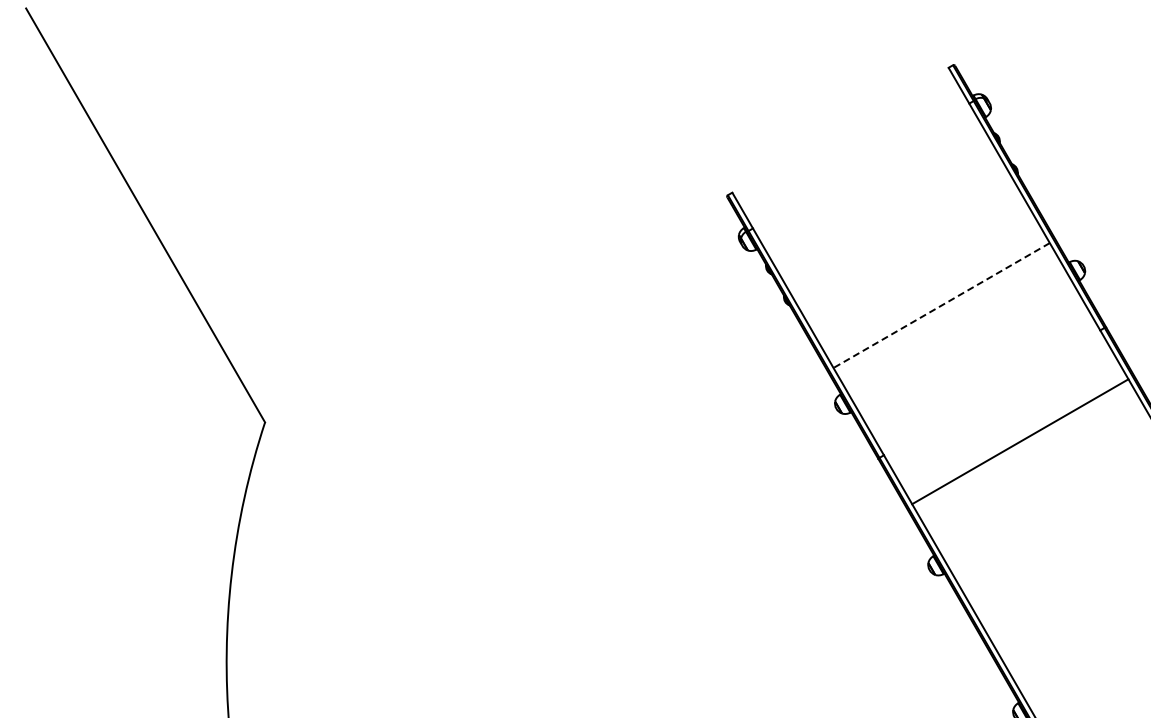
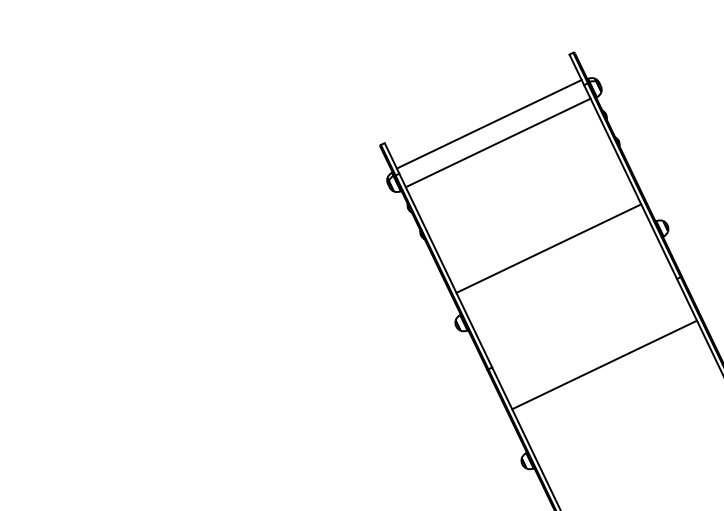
line: (857, 159) -> (489, 123), added
line: (870, 181) -> (498, 142), added
line: (941, 305) -> (548, 248), dashed -> solid

